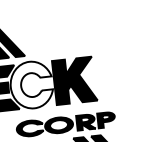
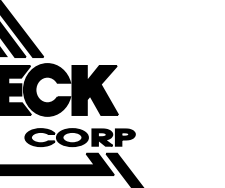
fill: (31, 84) -> (46, 89), added

